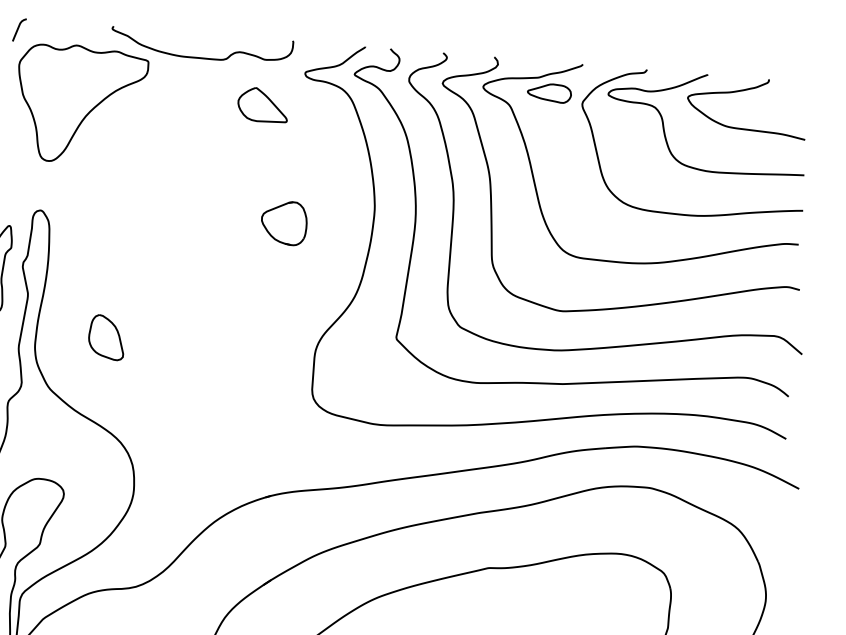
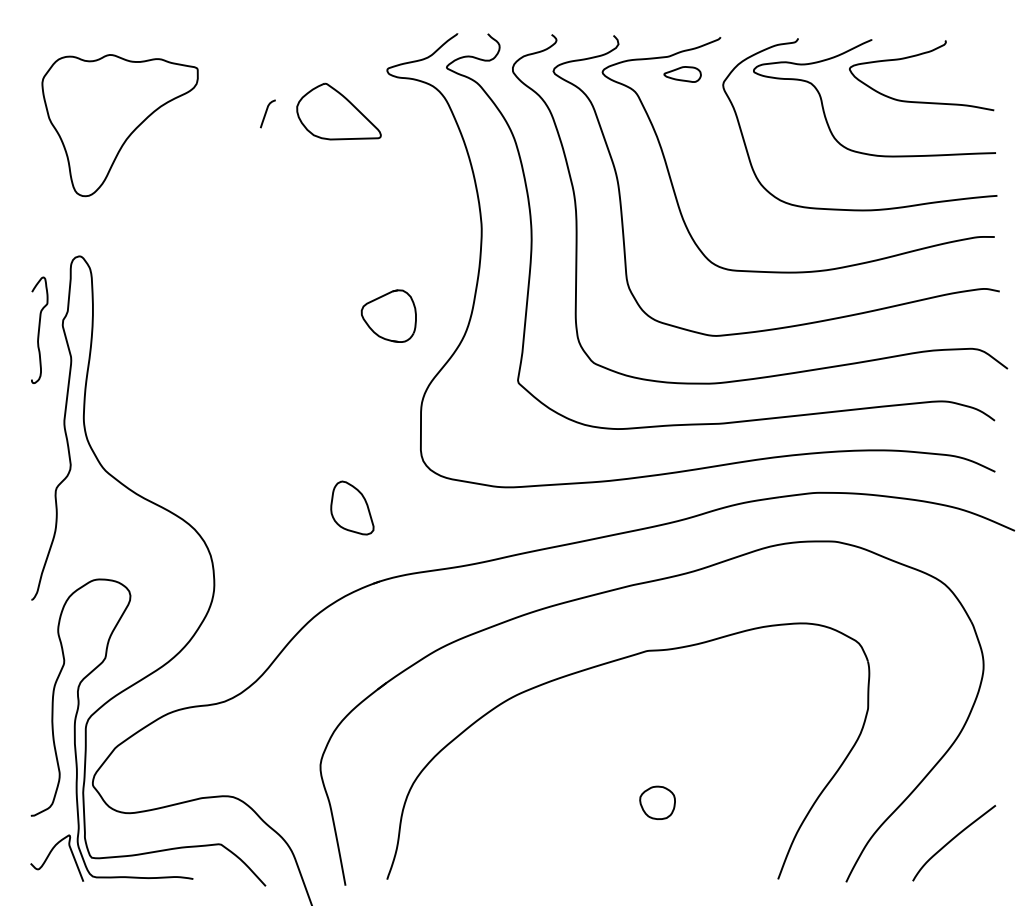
curve: (18, 29) -> (266, 113), moved
curve: (201, 57) -> (260, 59), removed
part: (549, 93) -> (682, 74), size x0.7
part: (262, 104) -> (338, 111), size x1.4
part: (283, 222) -> (388, 315), moved
part: (106, 337) -> (352, 507), moved

